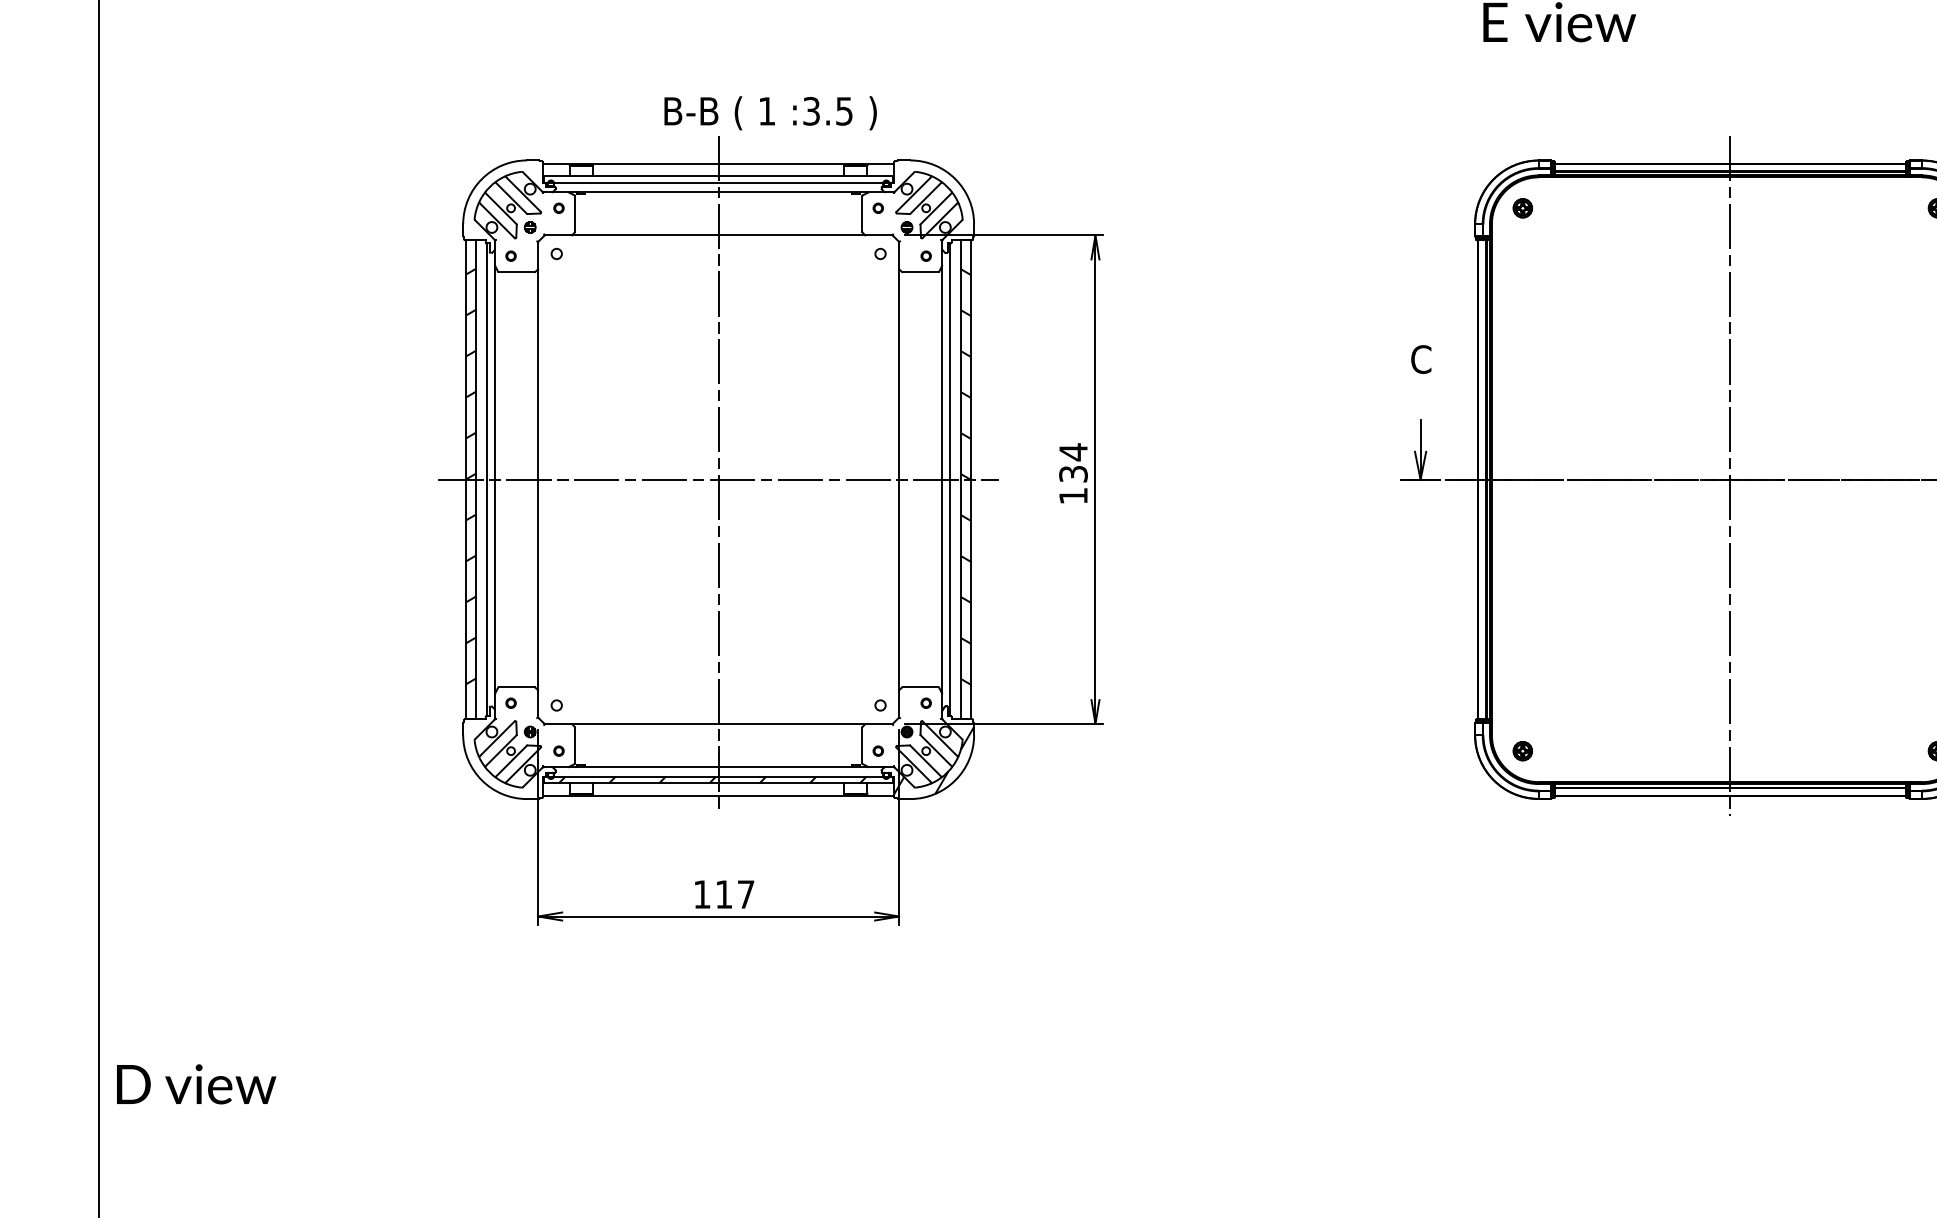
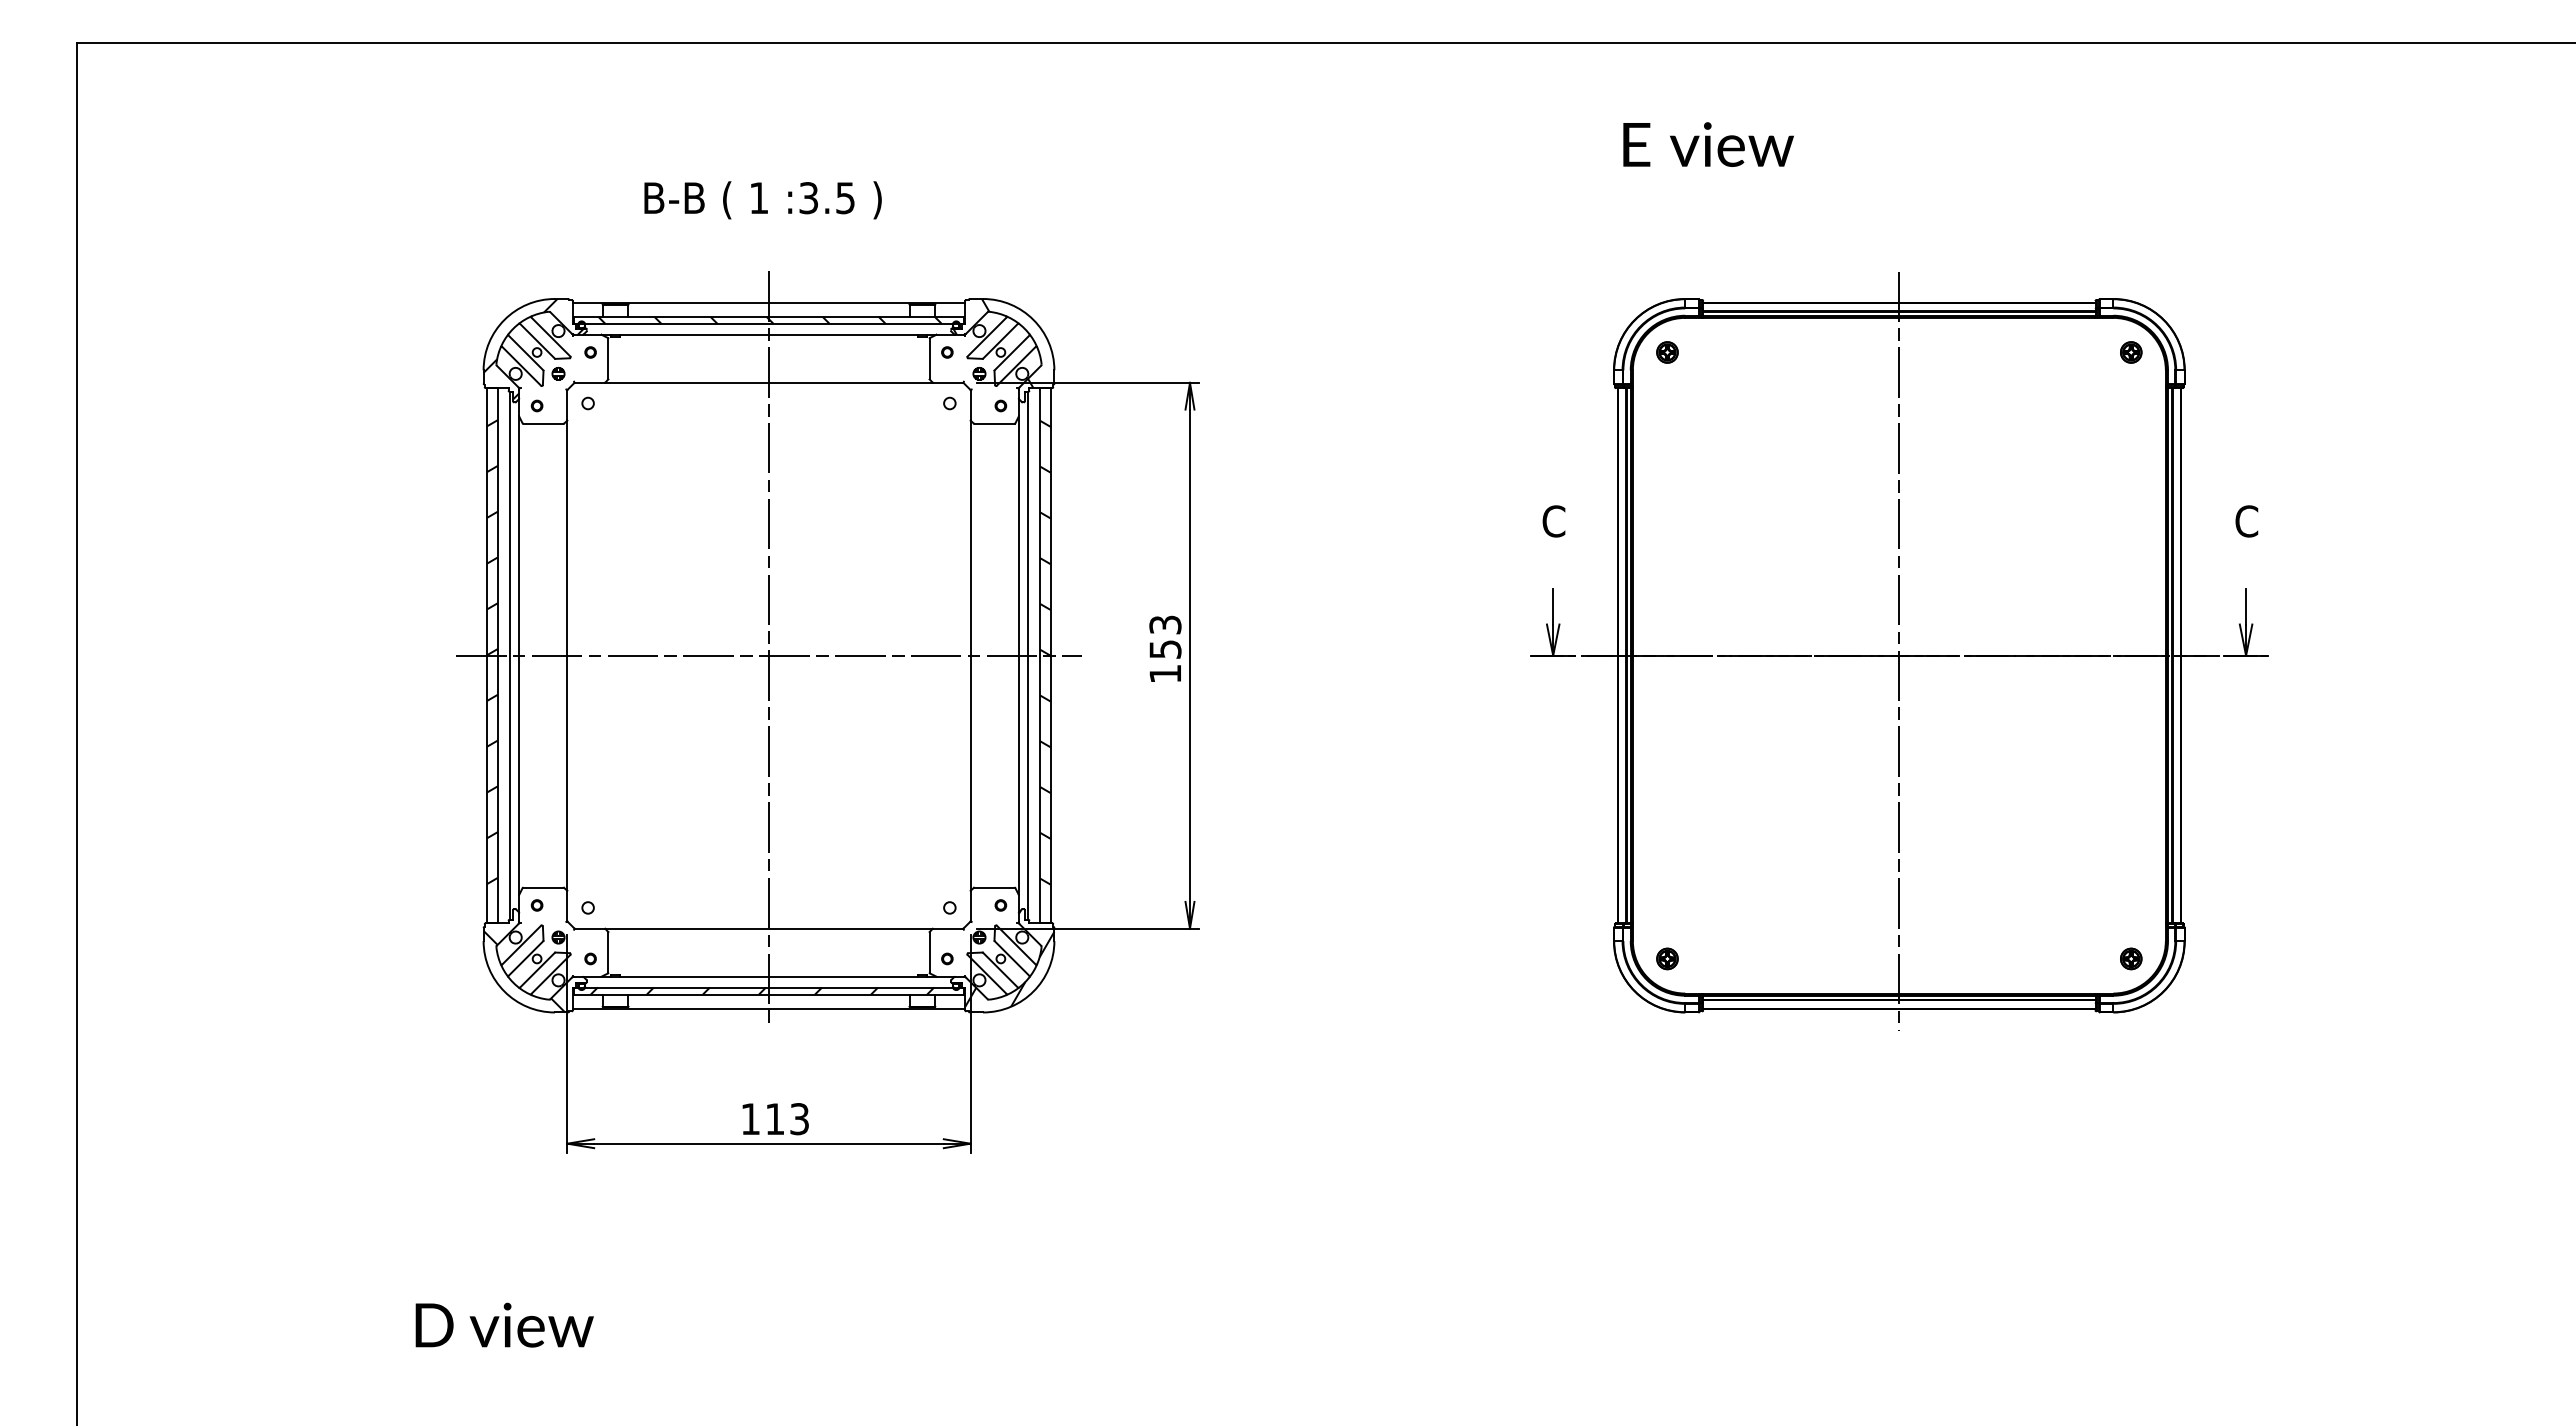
text: (770, 113) -> (762, 200), moved
hatch: (719, 178) -> (769, 319), added
hatch: (919, 200) -> (993, 343), added
hatch: (507, 204) -> (533, 348), added
text: (1073, 462) -> (1165, 636), 134 -> 153
hatch: (499, 762) -> (524, 971), added
text: (745, 894) -> (799, 1119), 117 -> 113
text: (196, 1083) -> (504, 1324), moved

